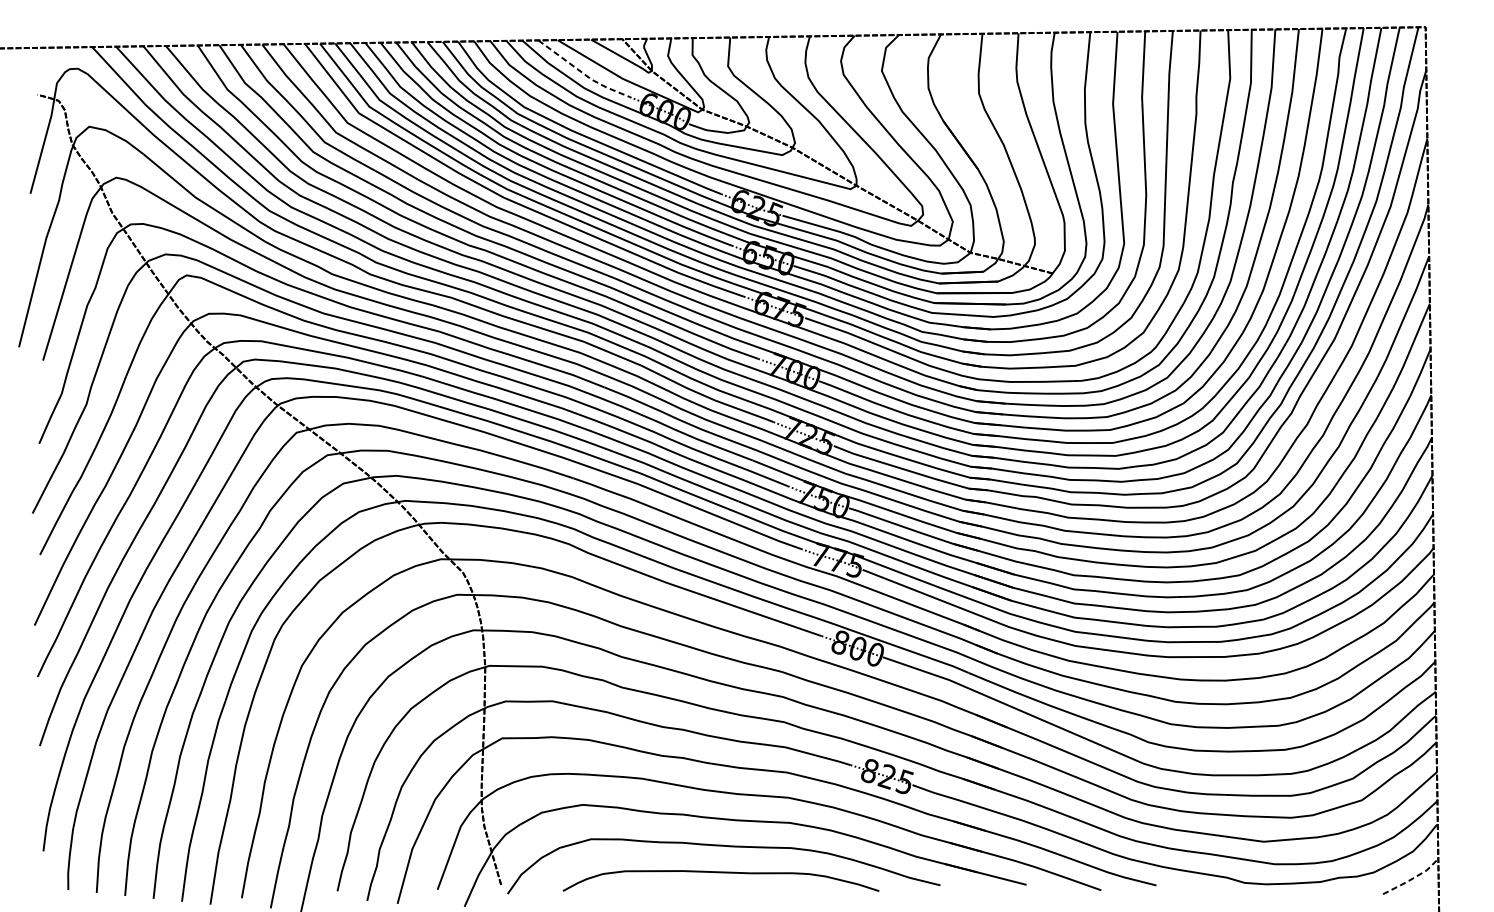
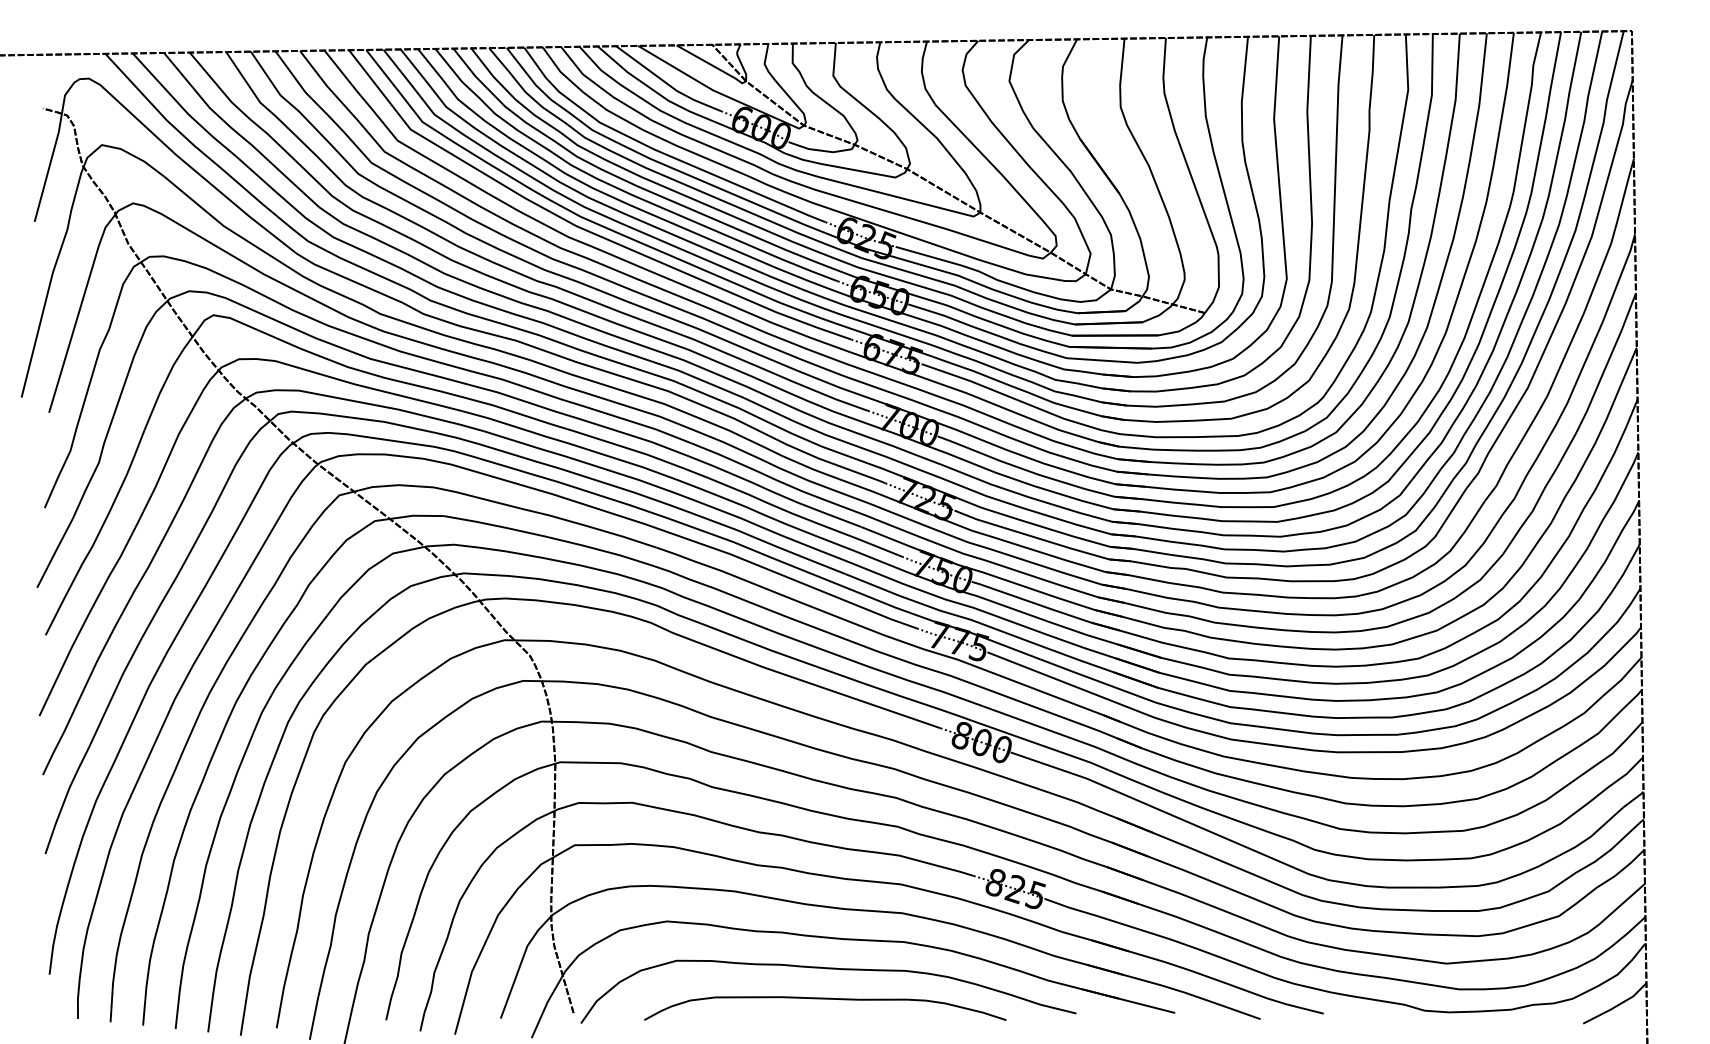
line: (583, 73) -> (667, 84), dashed -> solid
line: (1413, 878) -> (1617, 1005), dashed -> solid

